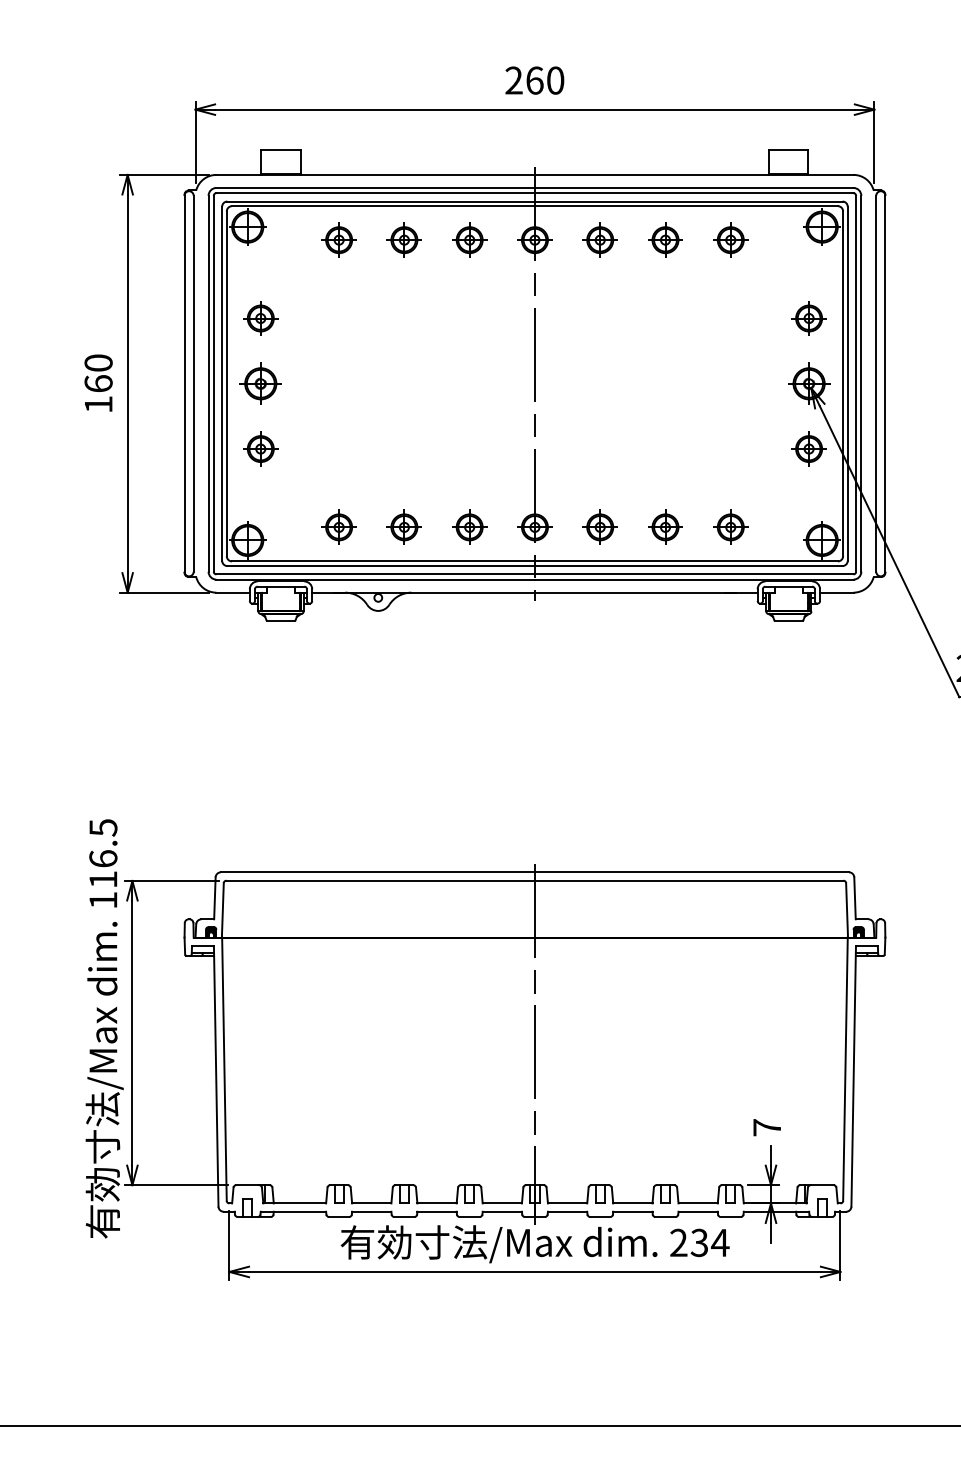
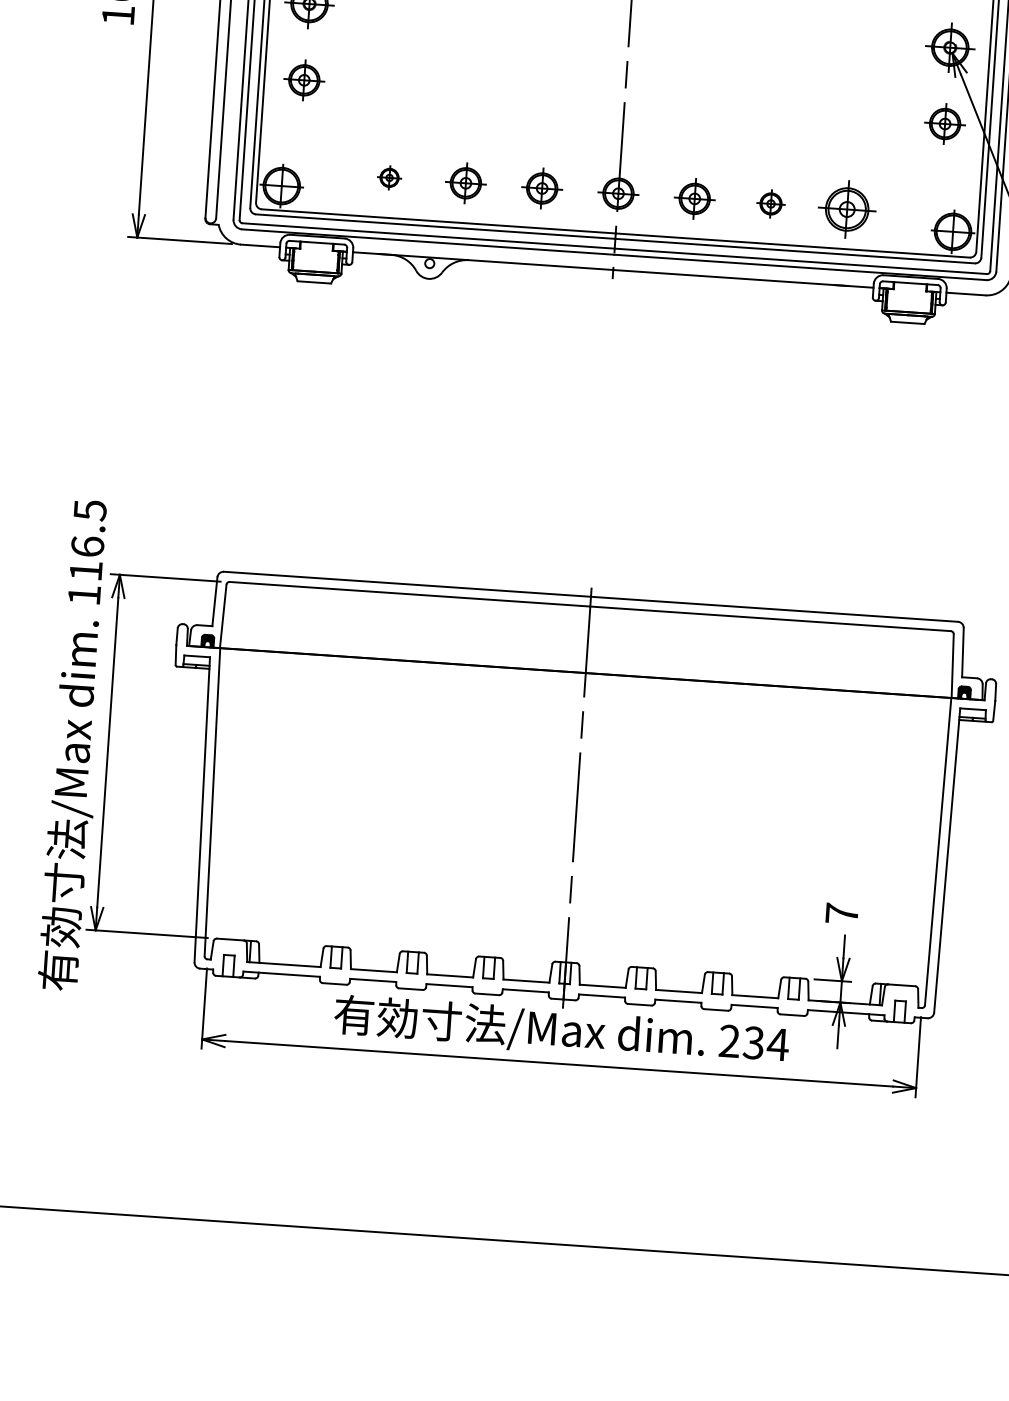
part: (338, 526) -> (388, 177), size x0.6
part: (665, 526) -> (771, 203), size x0.7
part: (730, 526) -> (847, 208), size x1.4

